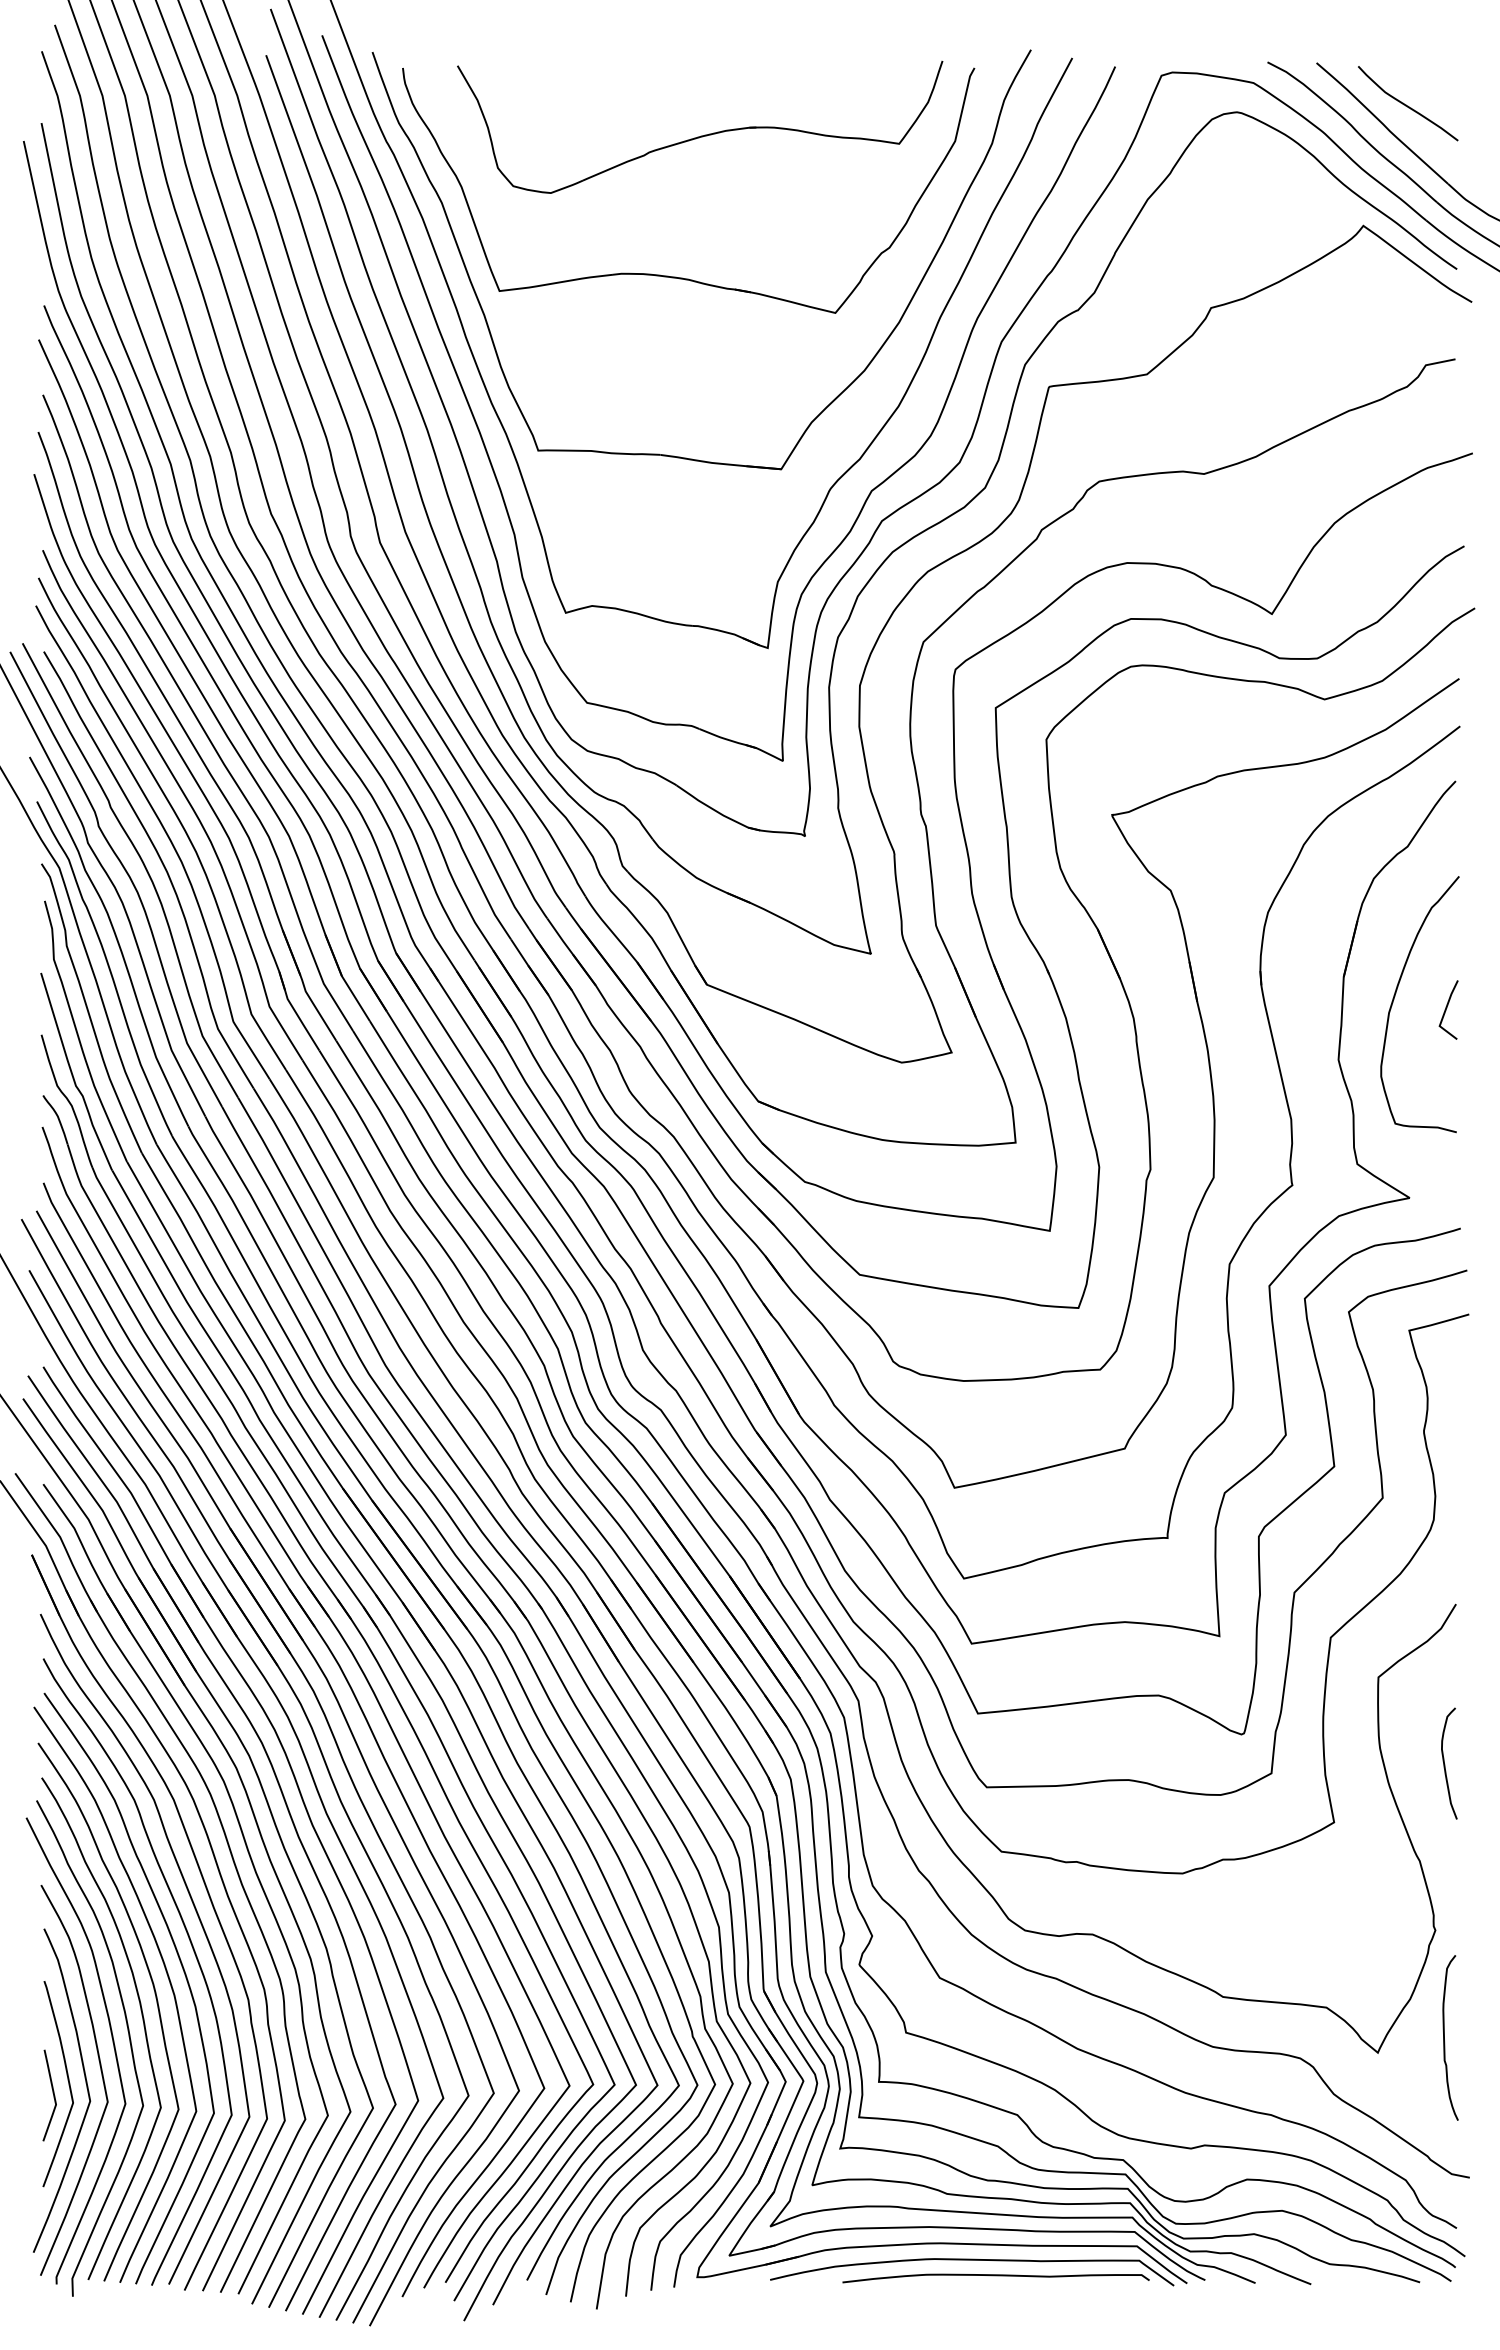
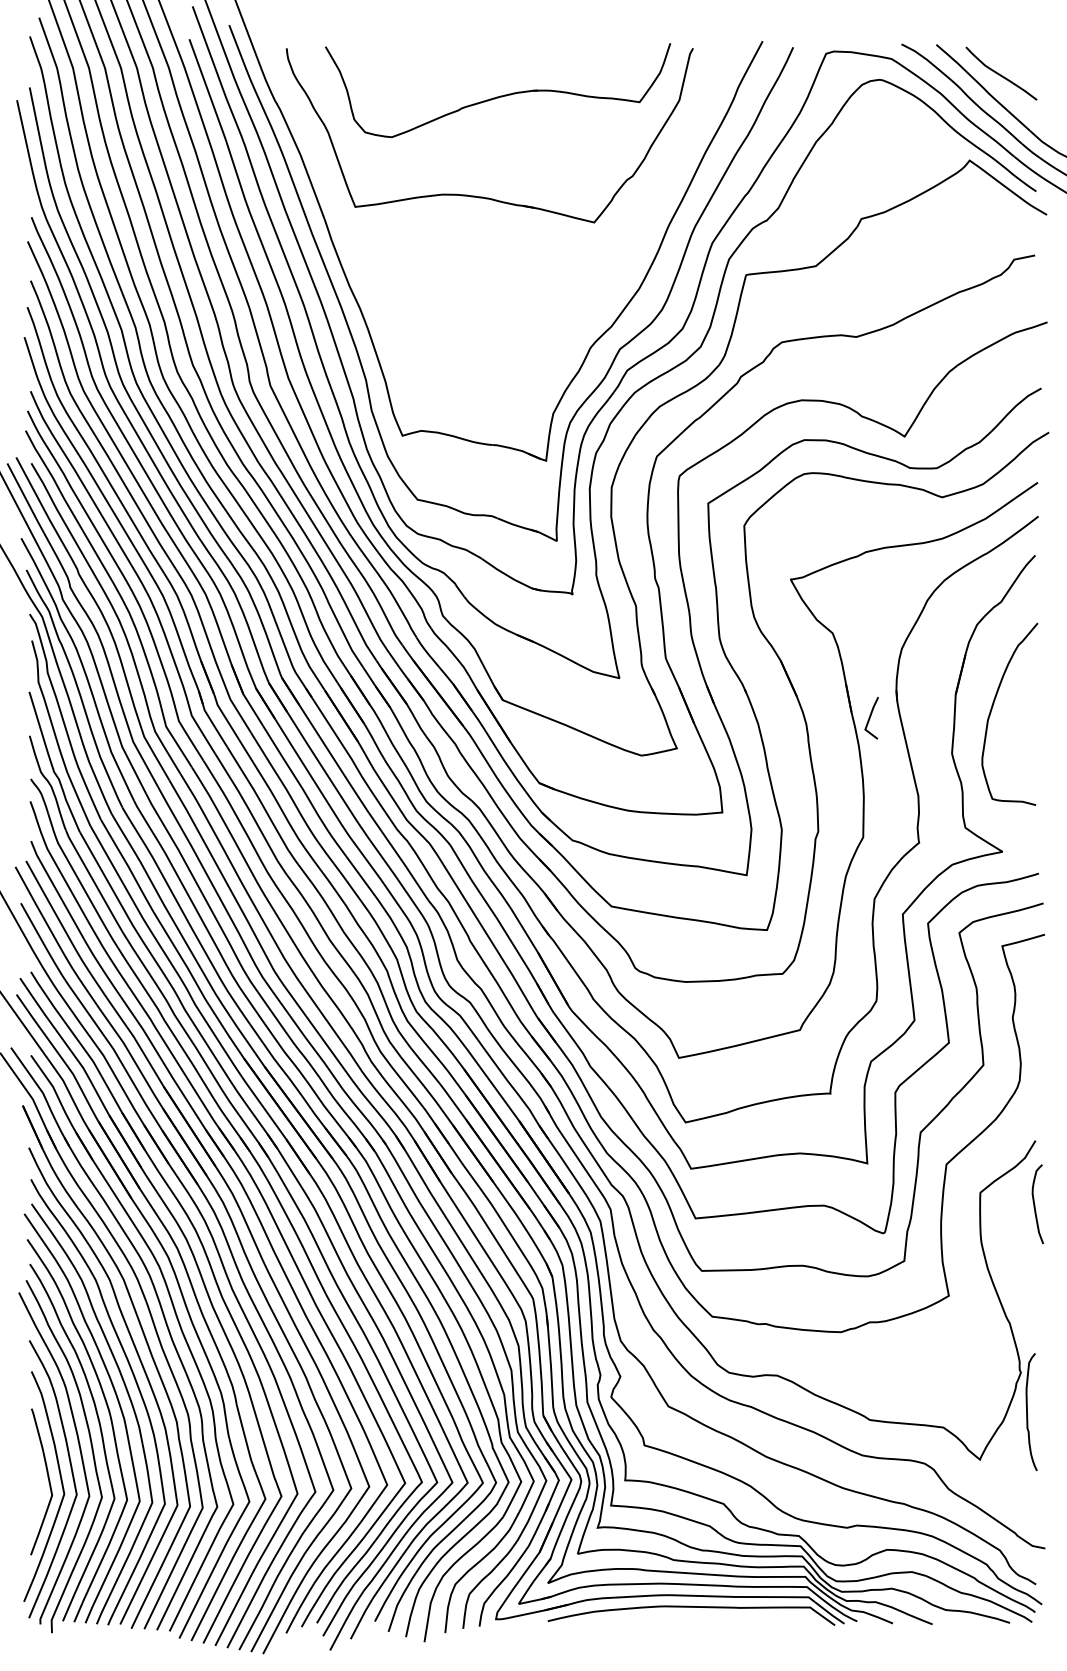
part: (837, 395) -> (595, 281), removed
line: (1447, 1008) -> (870, 717), moved
curve: (1445, 1764) -> (1035, 1204), moved
curve: (1444, 2037) -> (1027, 1411), moved
line: (52, 2093) -> (37, 1488), removed
curve: (995, 2276) -> (708, 1618), removed

